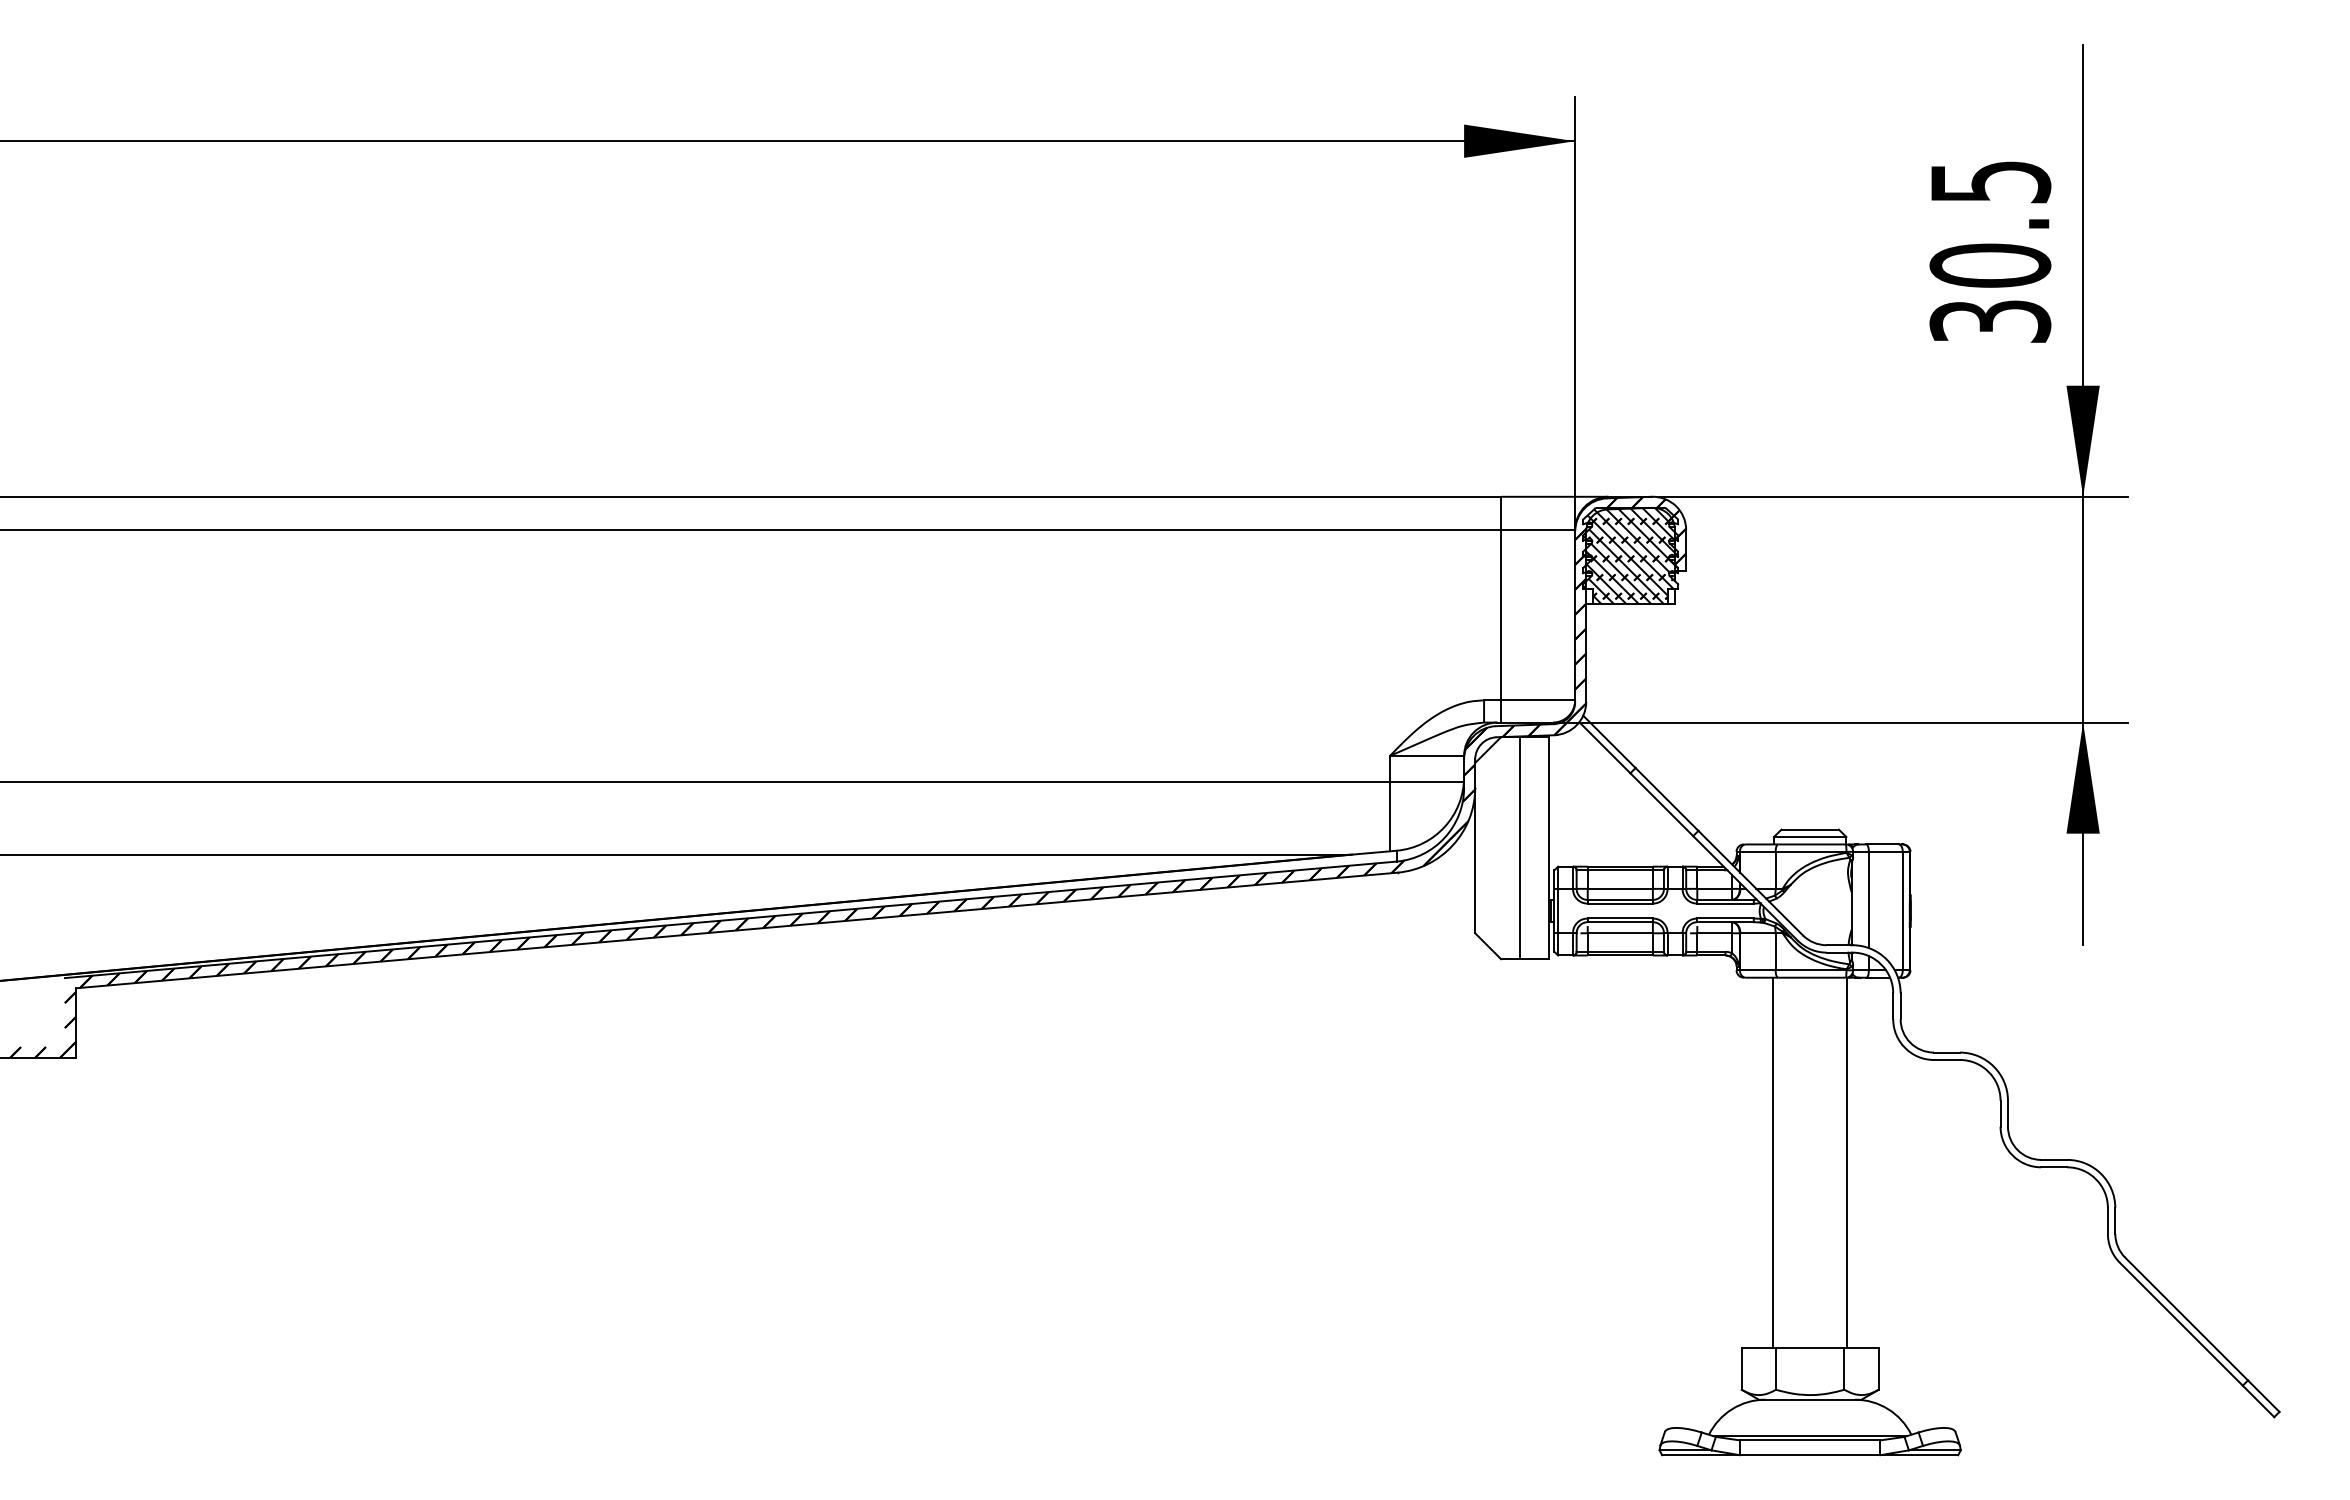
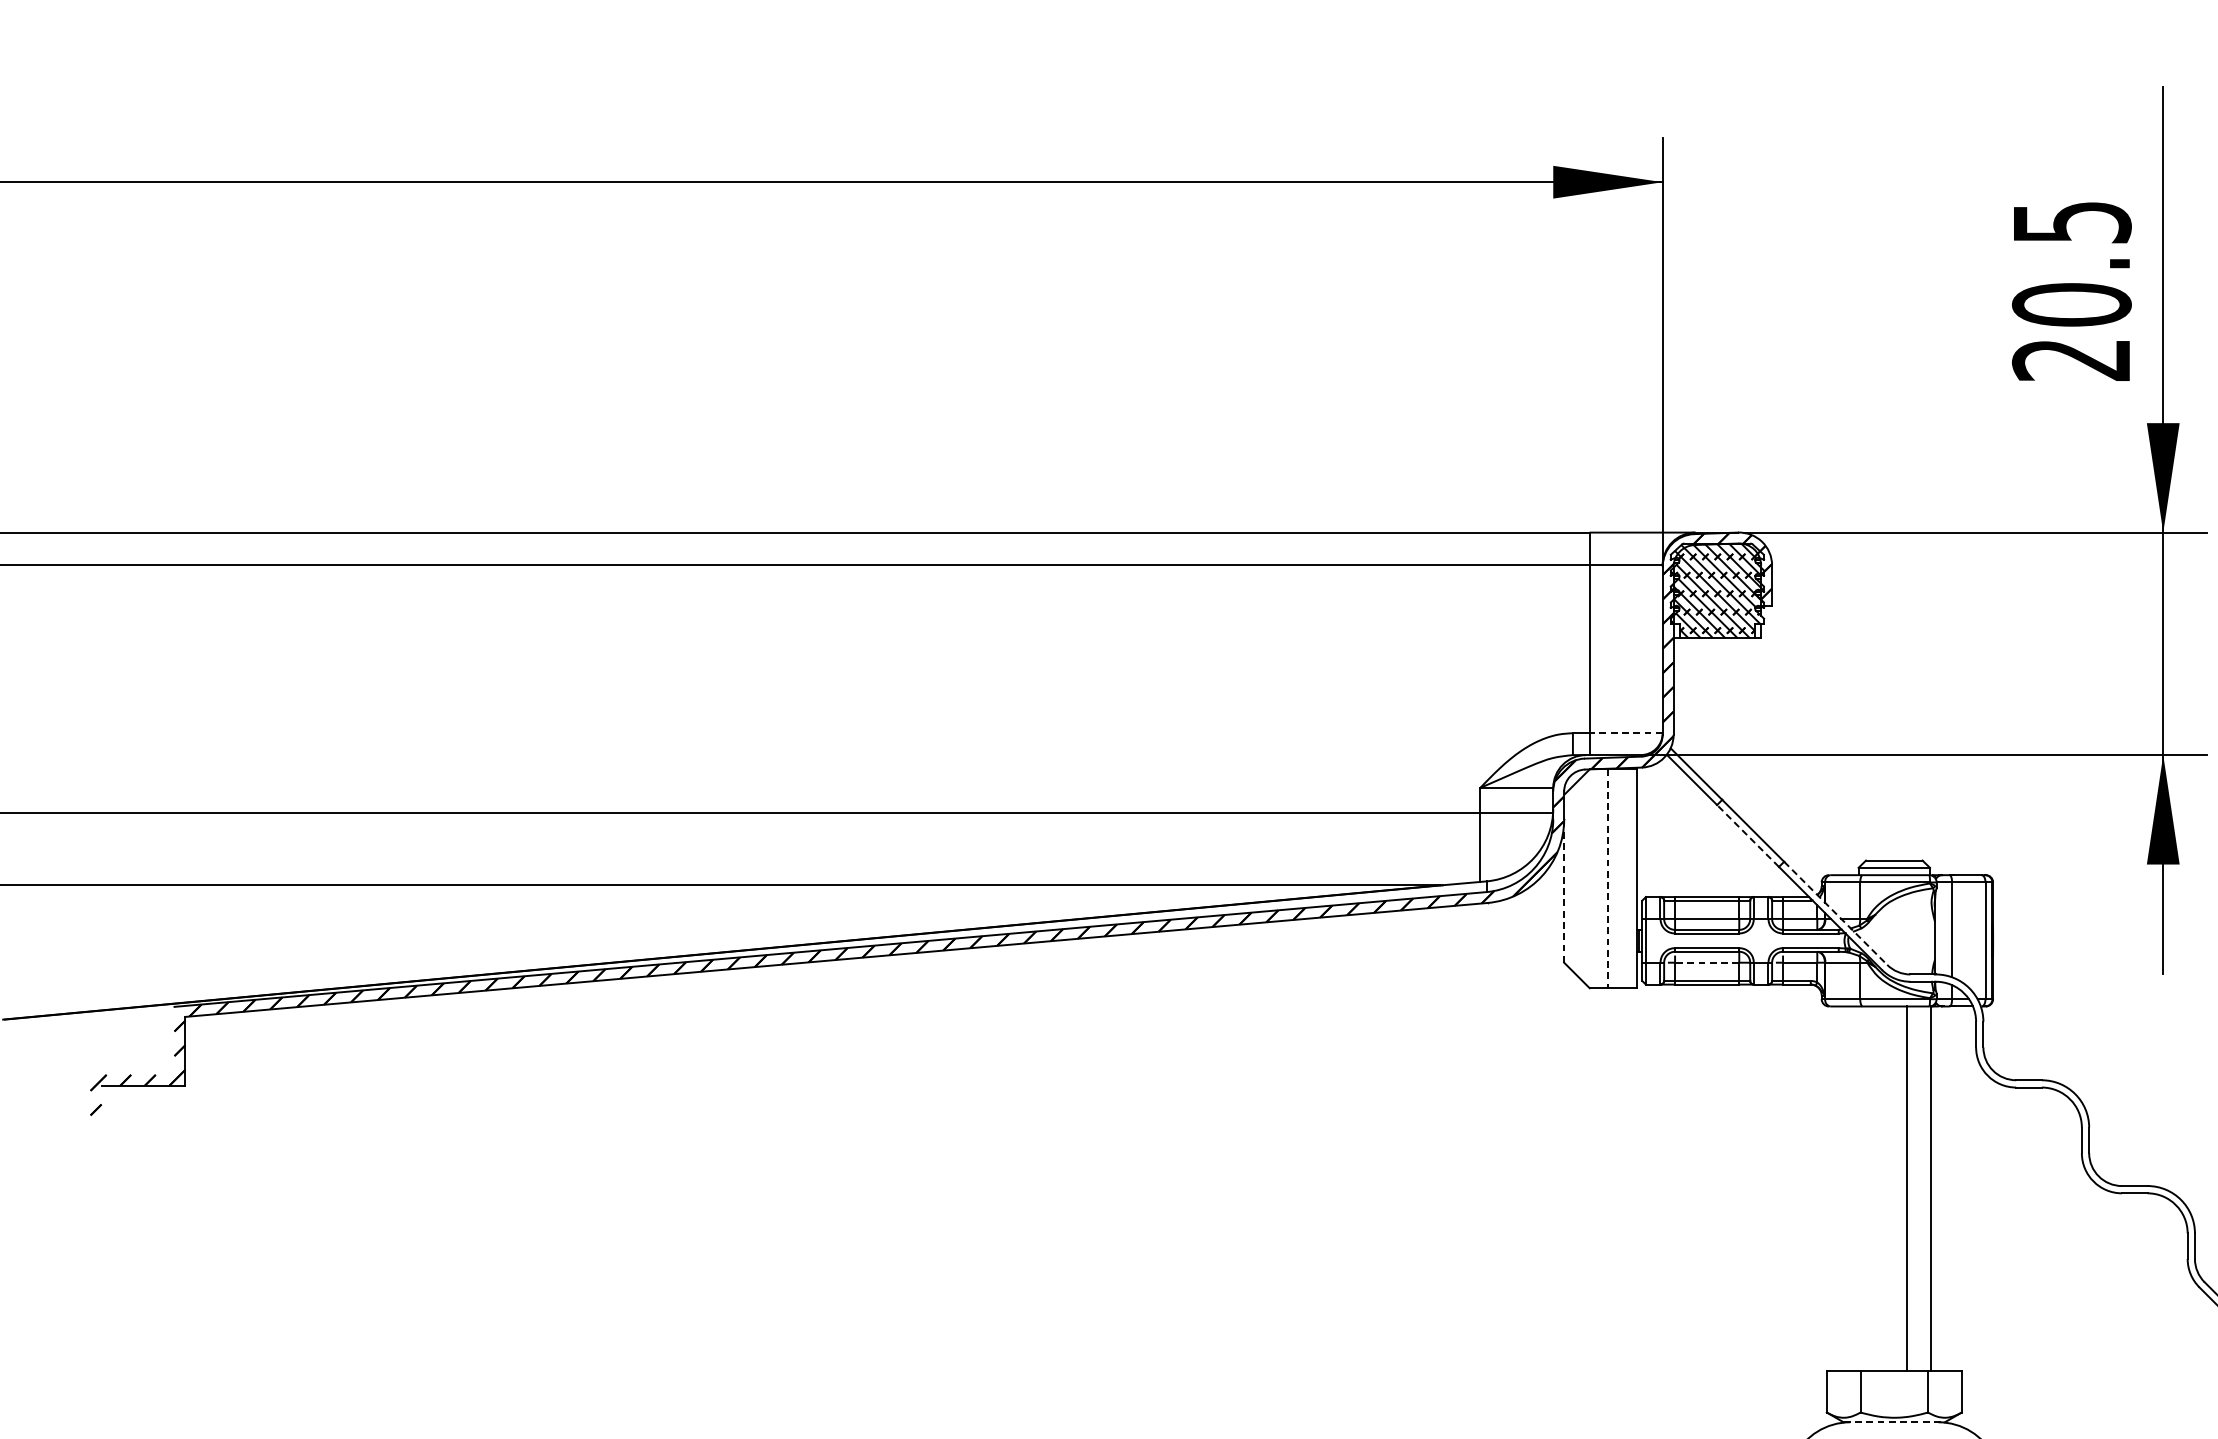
text: (1990, 321) -> (2071, 359), 30.5 -> 20.5
line: (1537, 700) -> (1625, 733), solid -> dashed
line: (1661, 804) -> (1747, 835), solid -> dashed
line: (1519, 848) -> (1607, 879), solid -> dashed
line: (1475, 860) -> (1564, 890), solid -> dashed
line: (1750, 883) -> (1835, 913), solid -> dashed
line: (1620, 933) -> (1707, 962), solid -> dashed
line: (1773, 1162) -> (1907, 1188), moved
line: (1810, 1399) -> (1894, 1422), solid -> dashed

